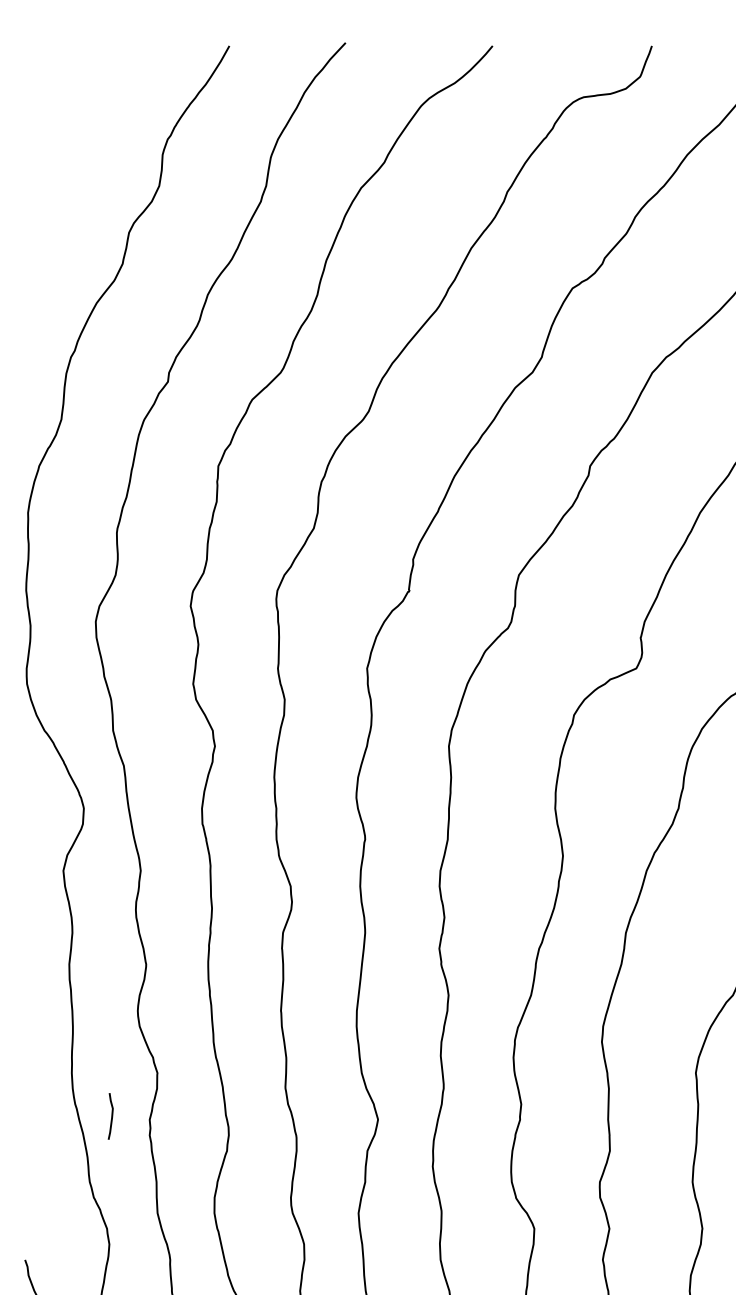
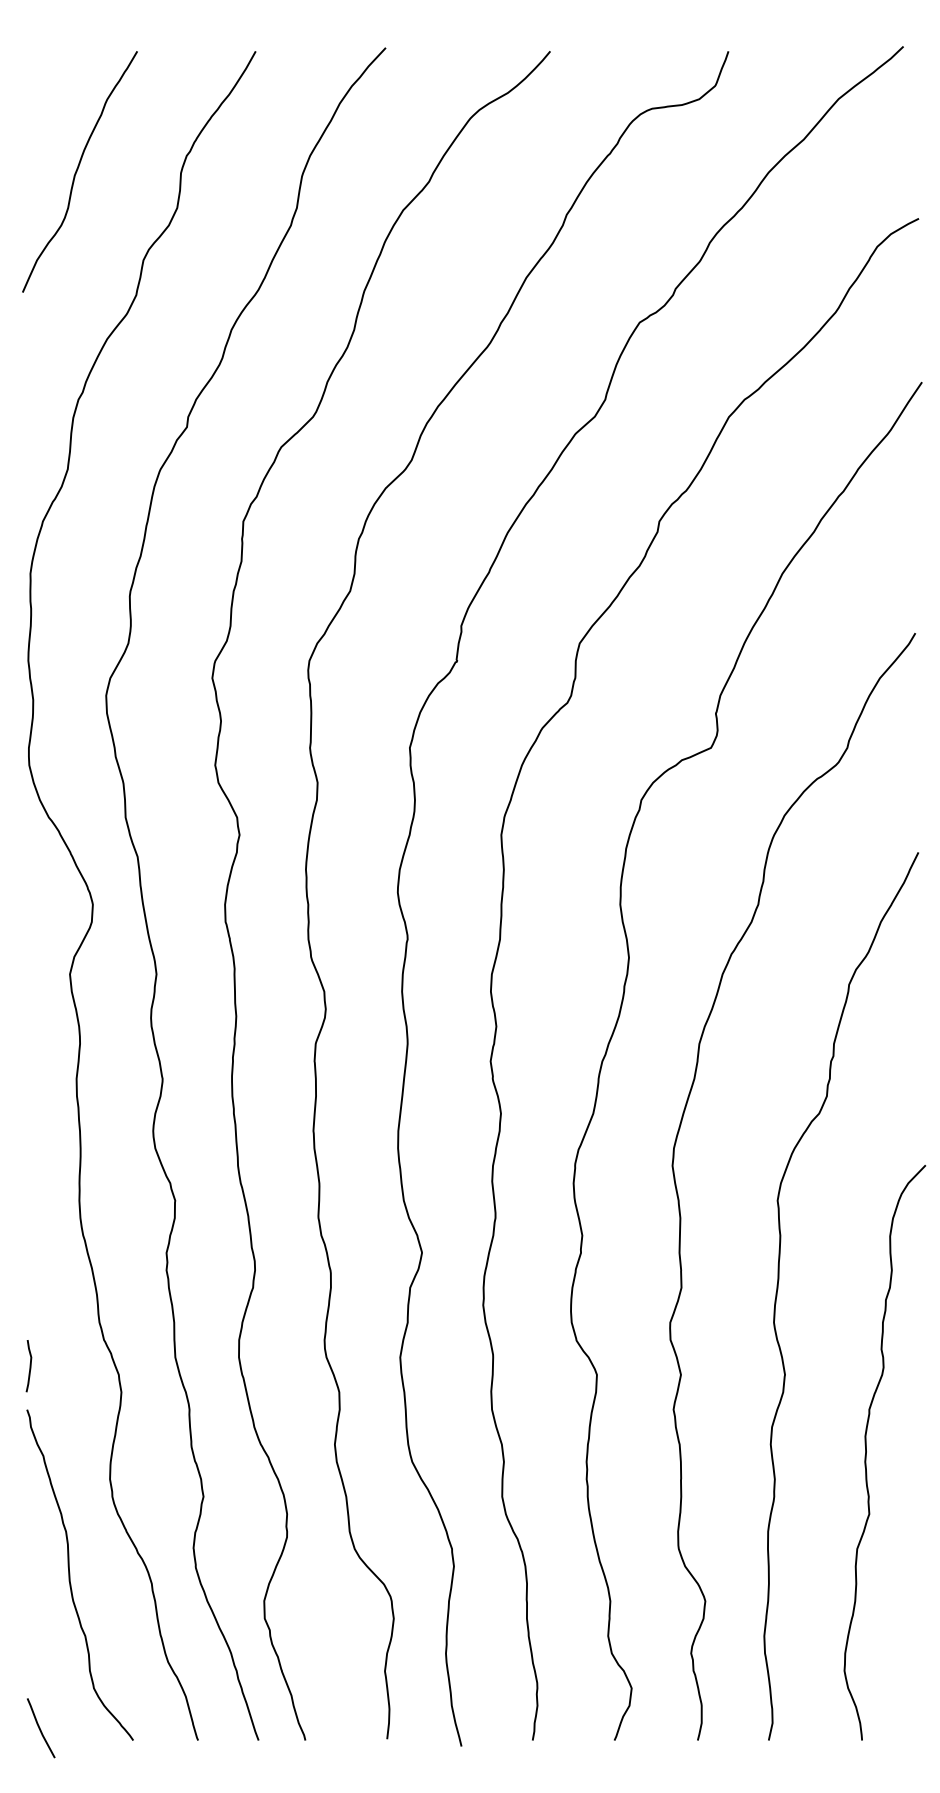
curve: (70, 153) -> (77, 171), added
curve: (111, 1116) -> (29, 1366), moved

